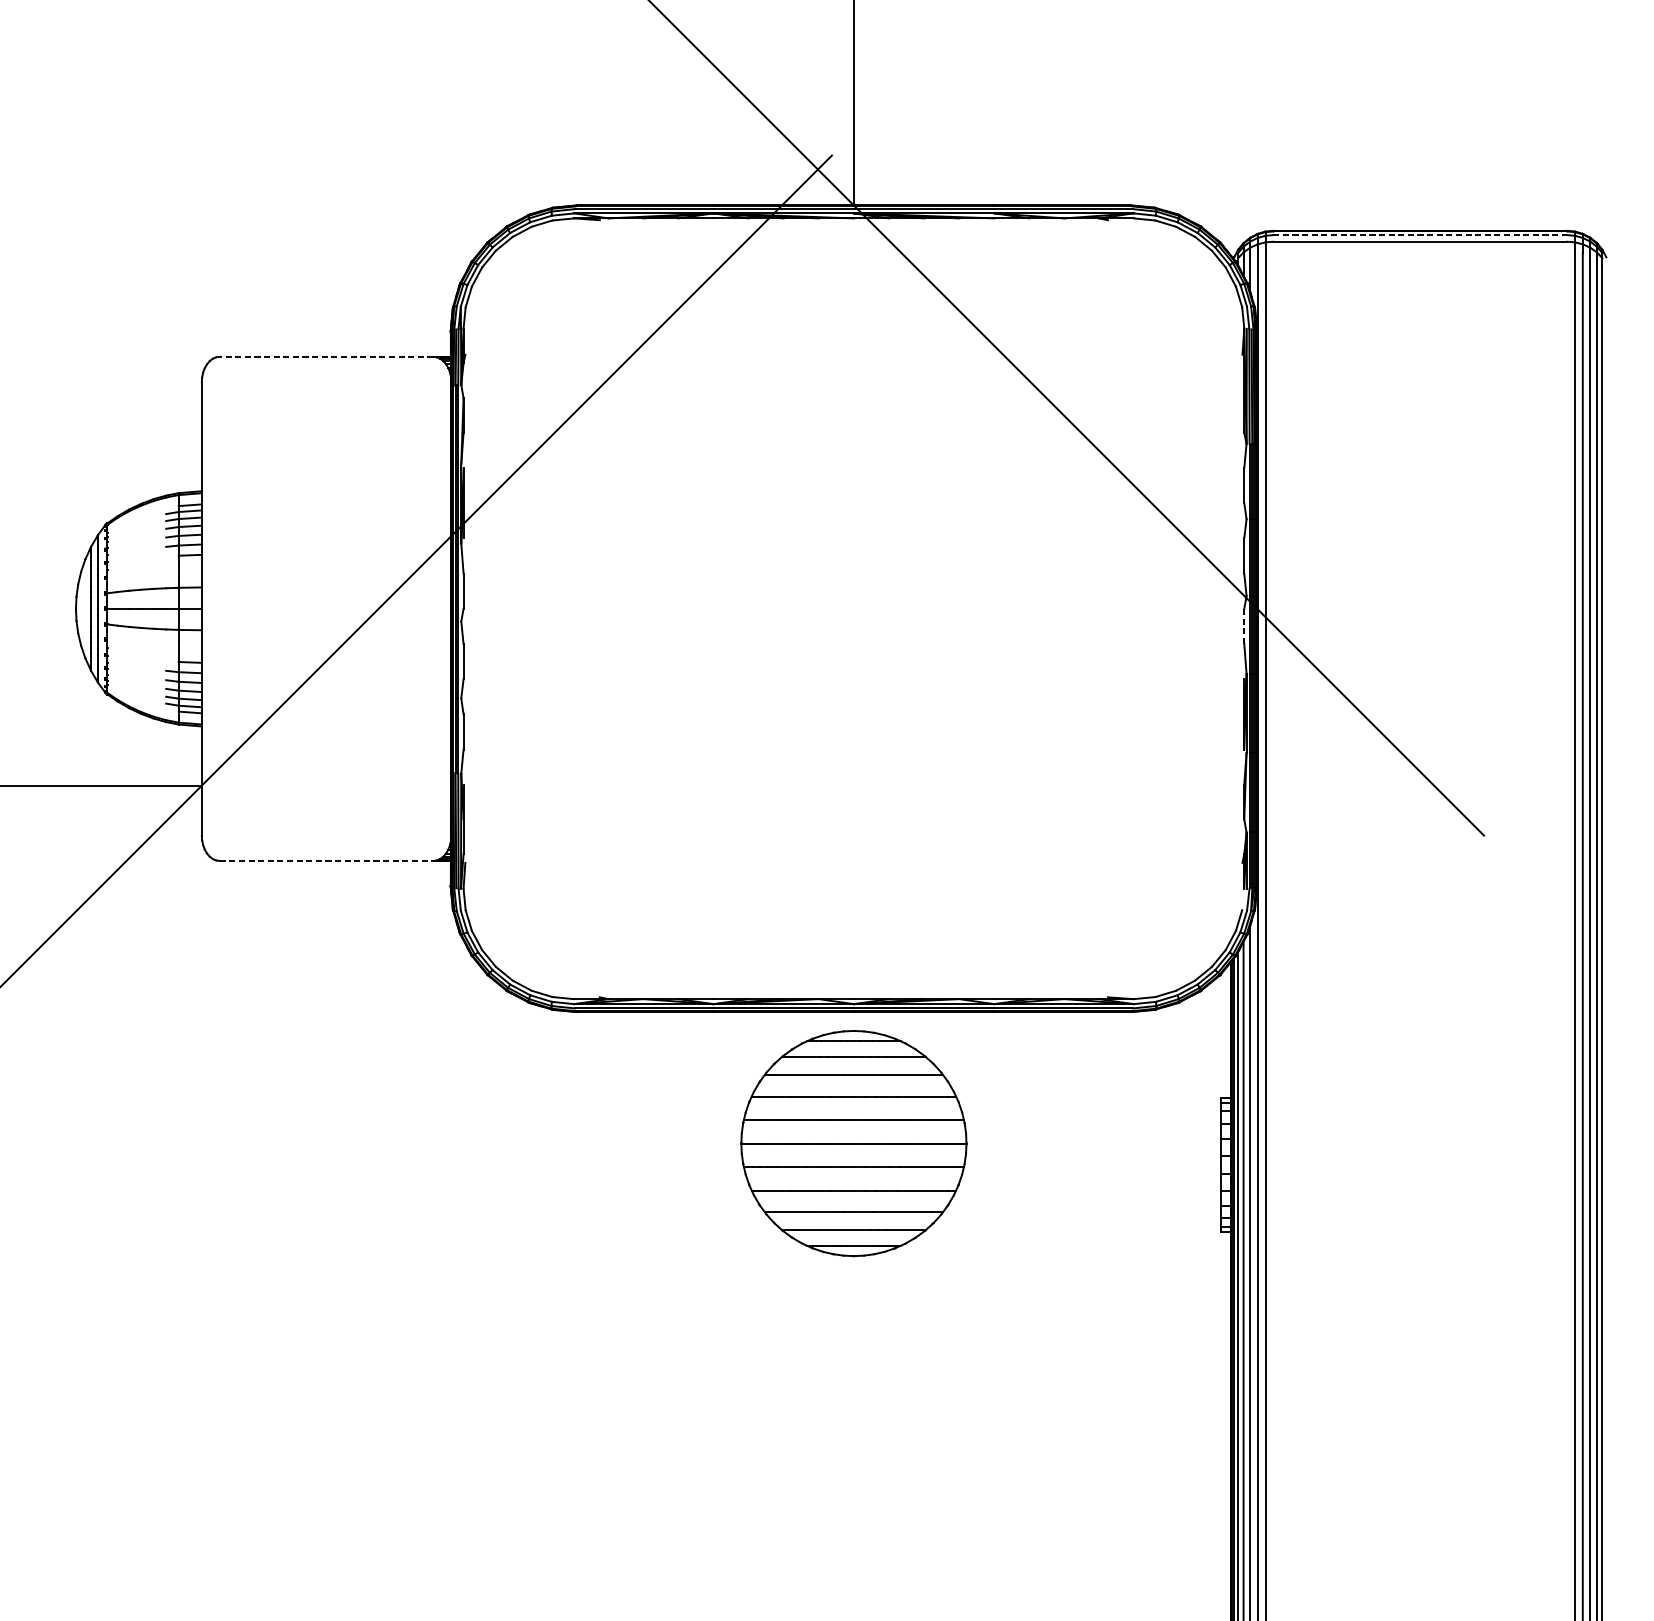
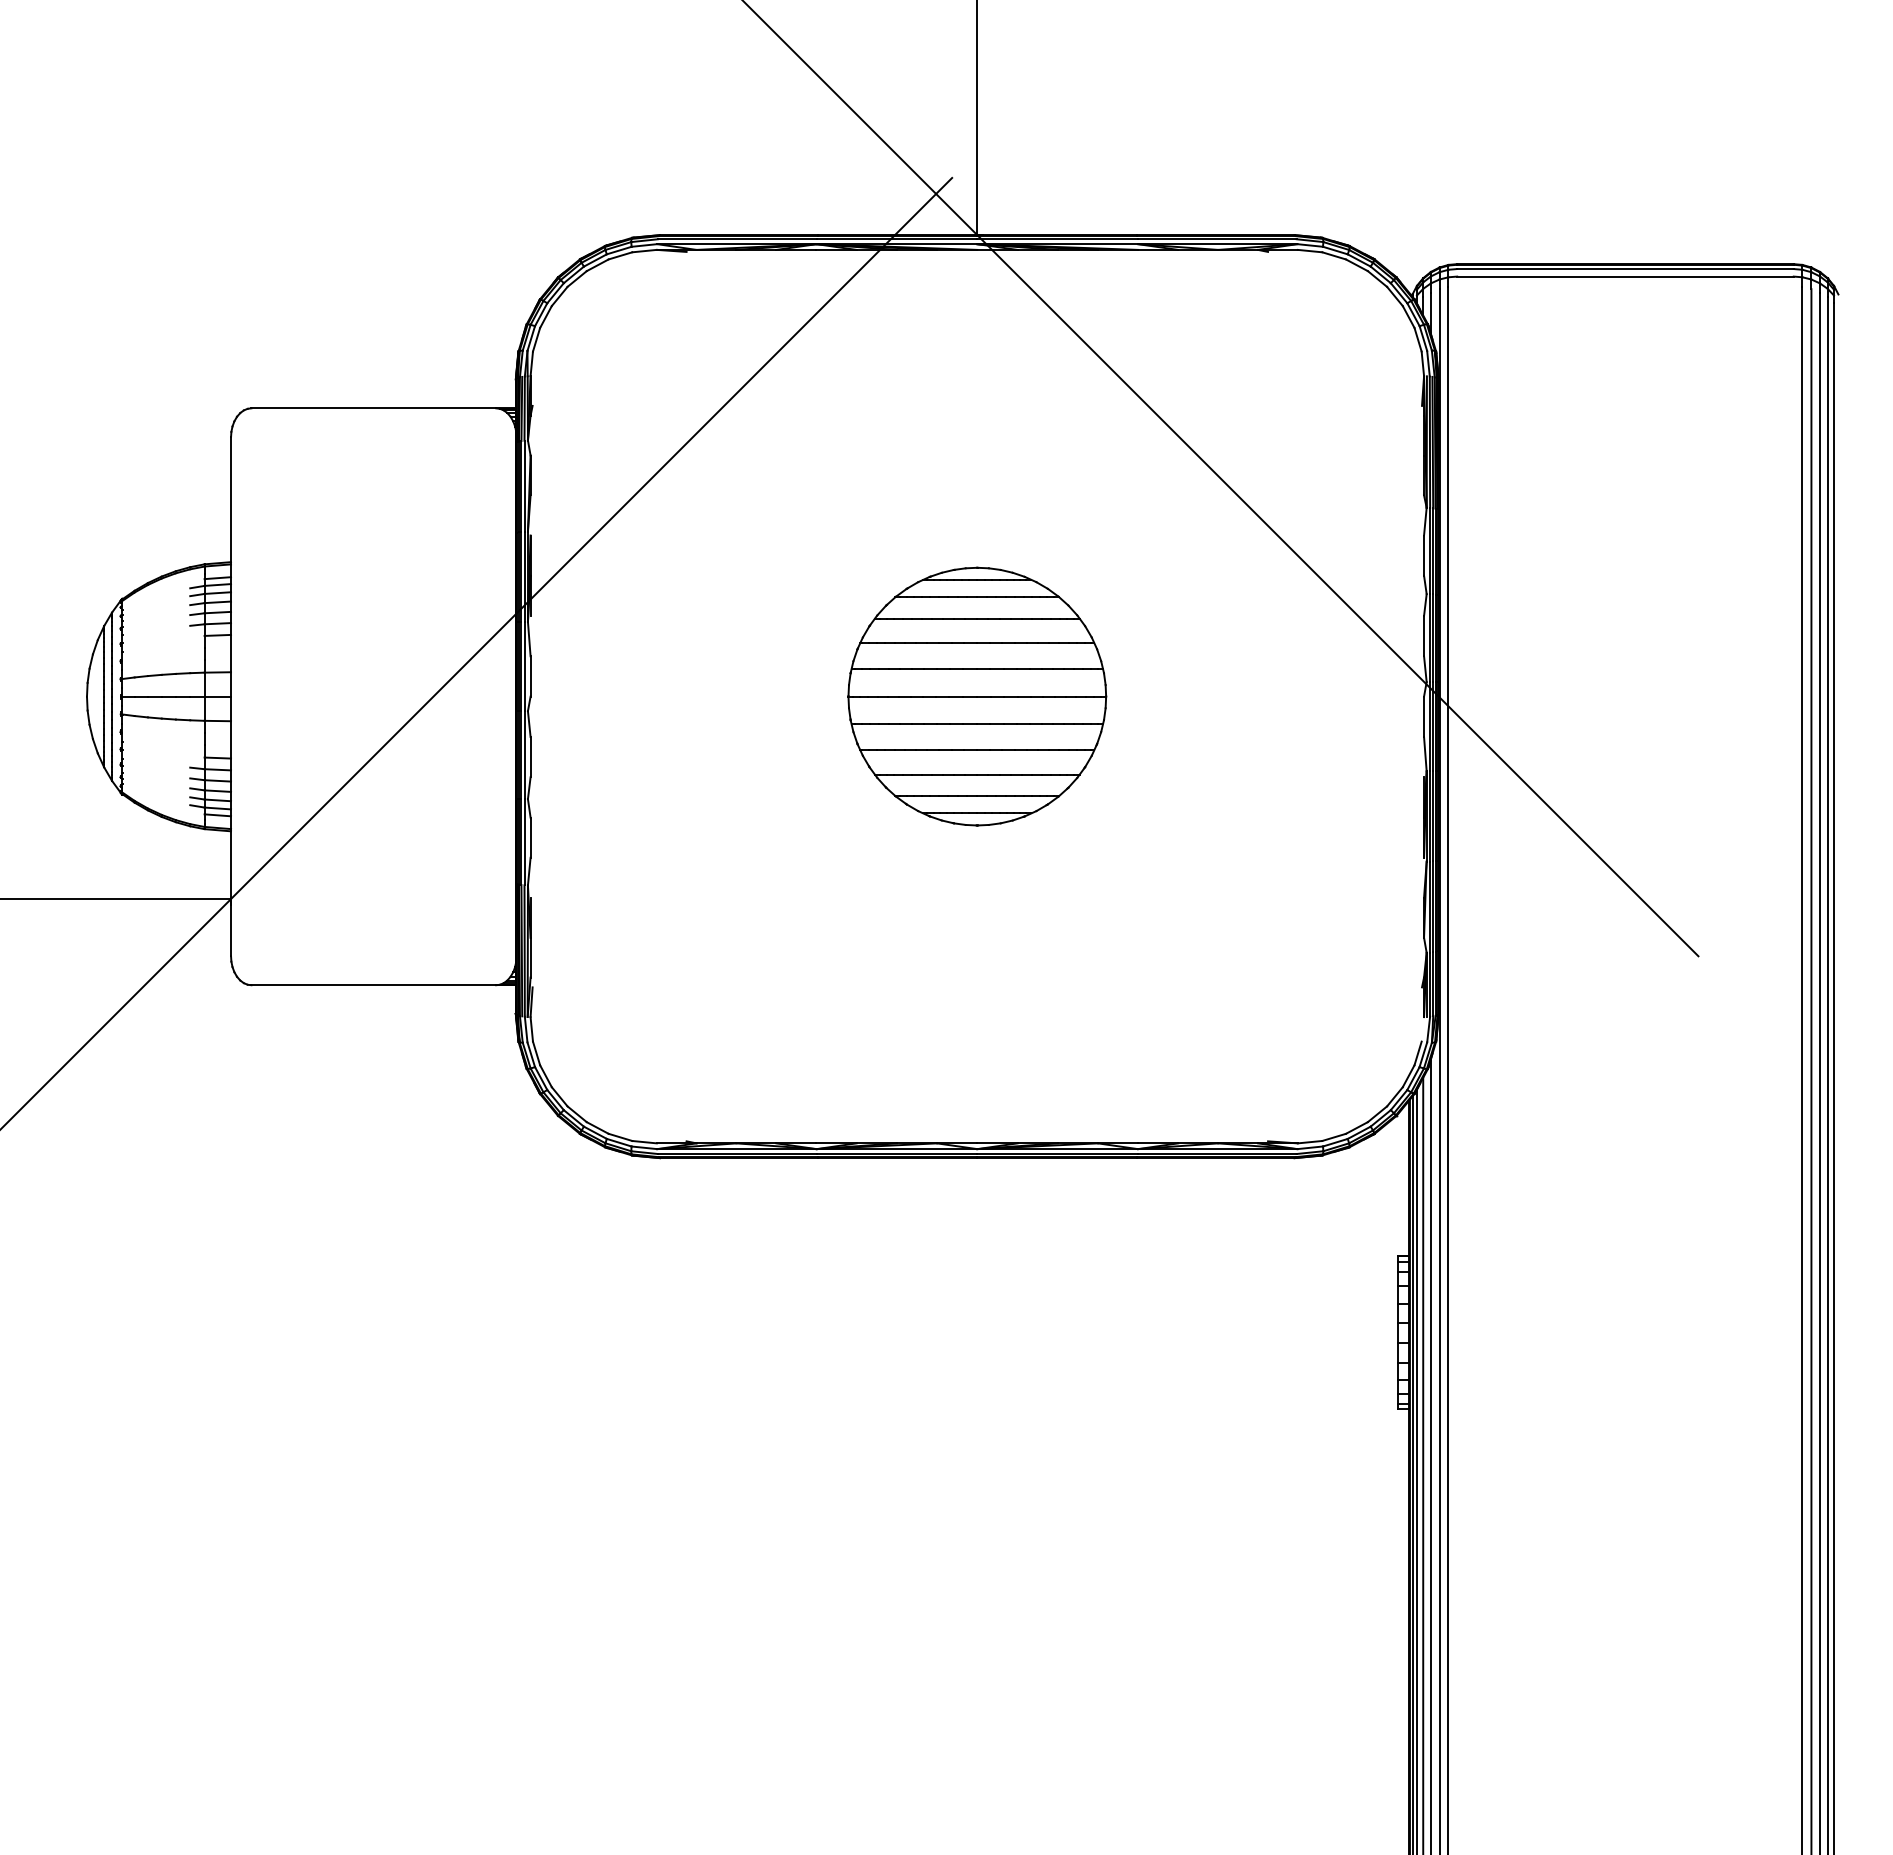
line: (1420, 235) -> (1625, 269), dashed -> solid
line: (326, 356) -> (373, 408), dashed -> solid
line: (1244, 626) -> (1424, 716), dashed -> solid
line: (327, 861) -> (374, 985), dashed -> solid
part: (854, 1143) -> (977, 696), moved

